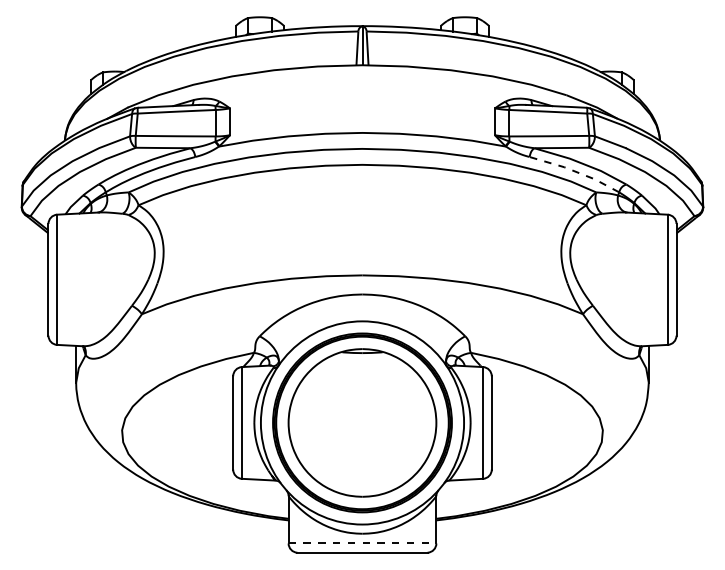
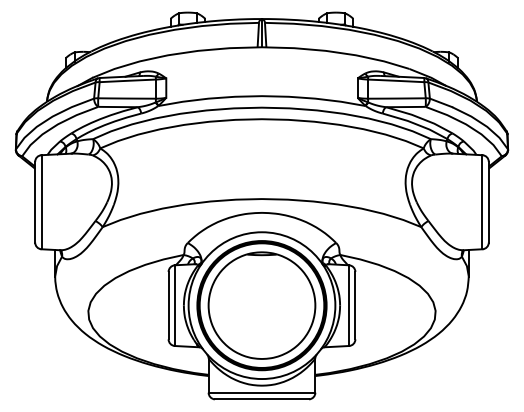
line: (575, 171) -> (415, 124), dashed -> solid
line: (362, 543) -> (262, 392), dashed -> solid

